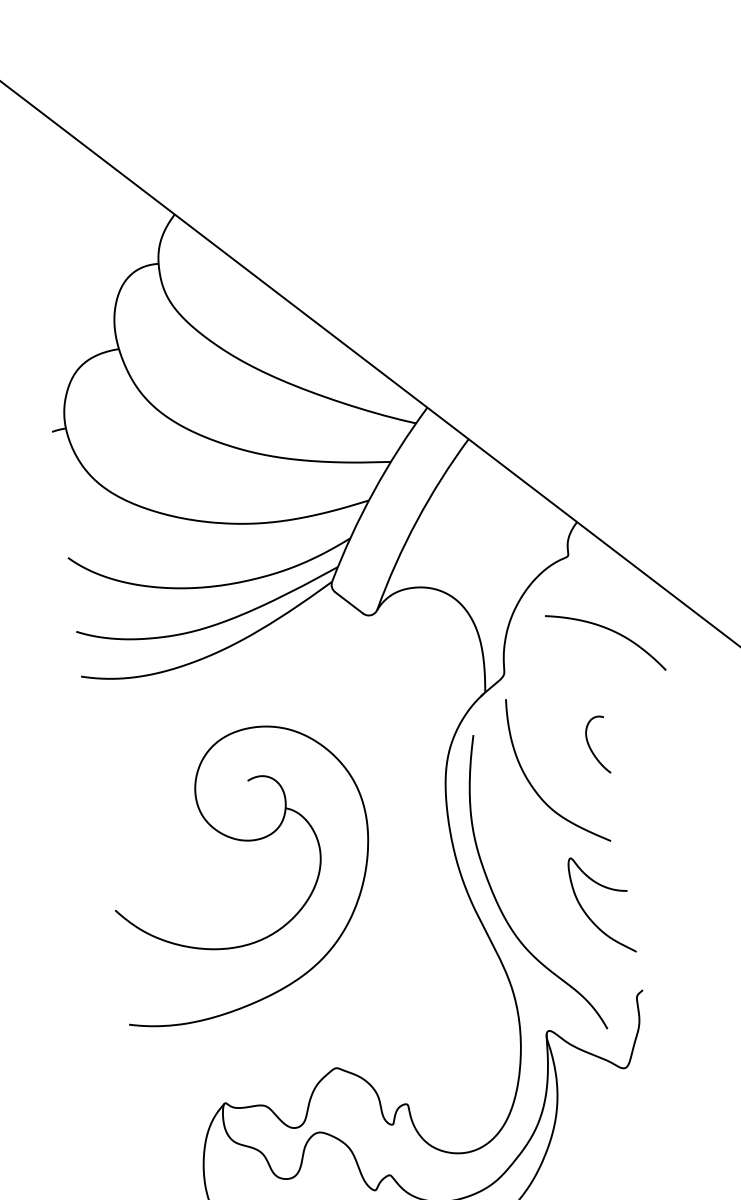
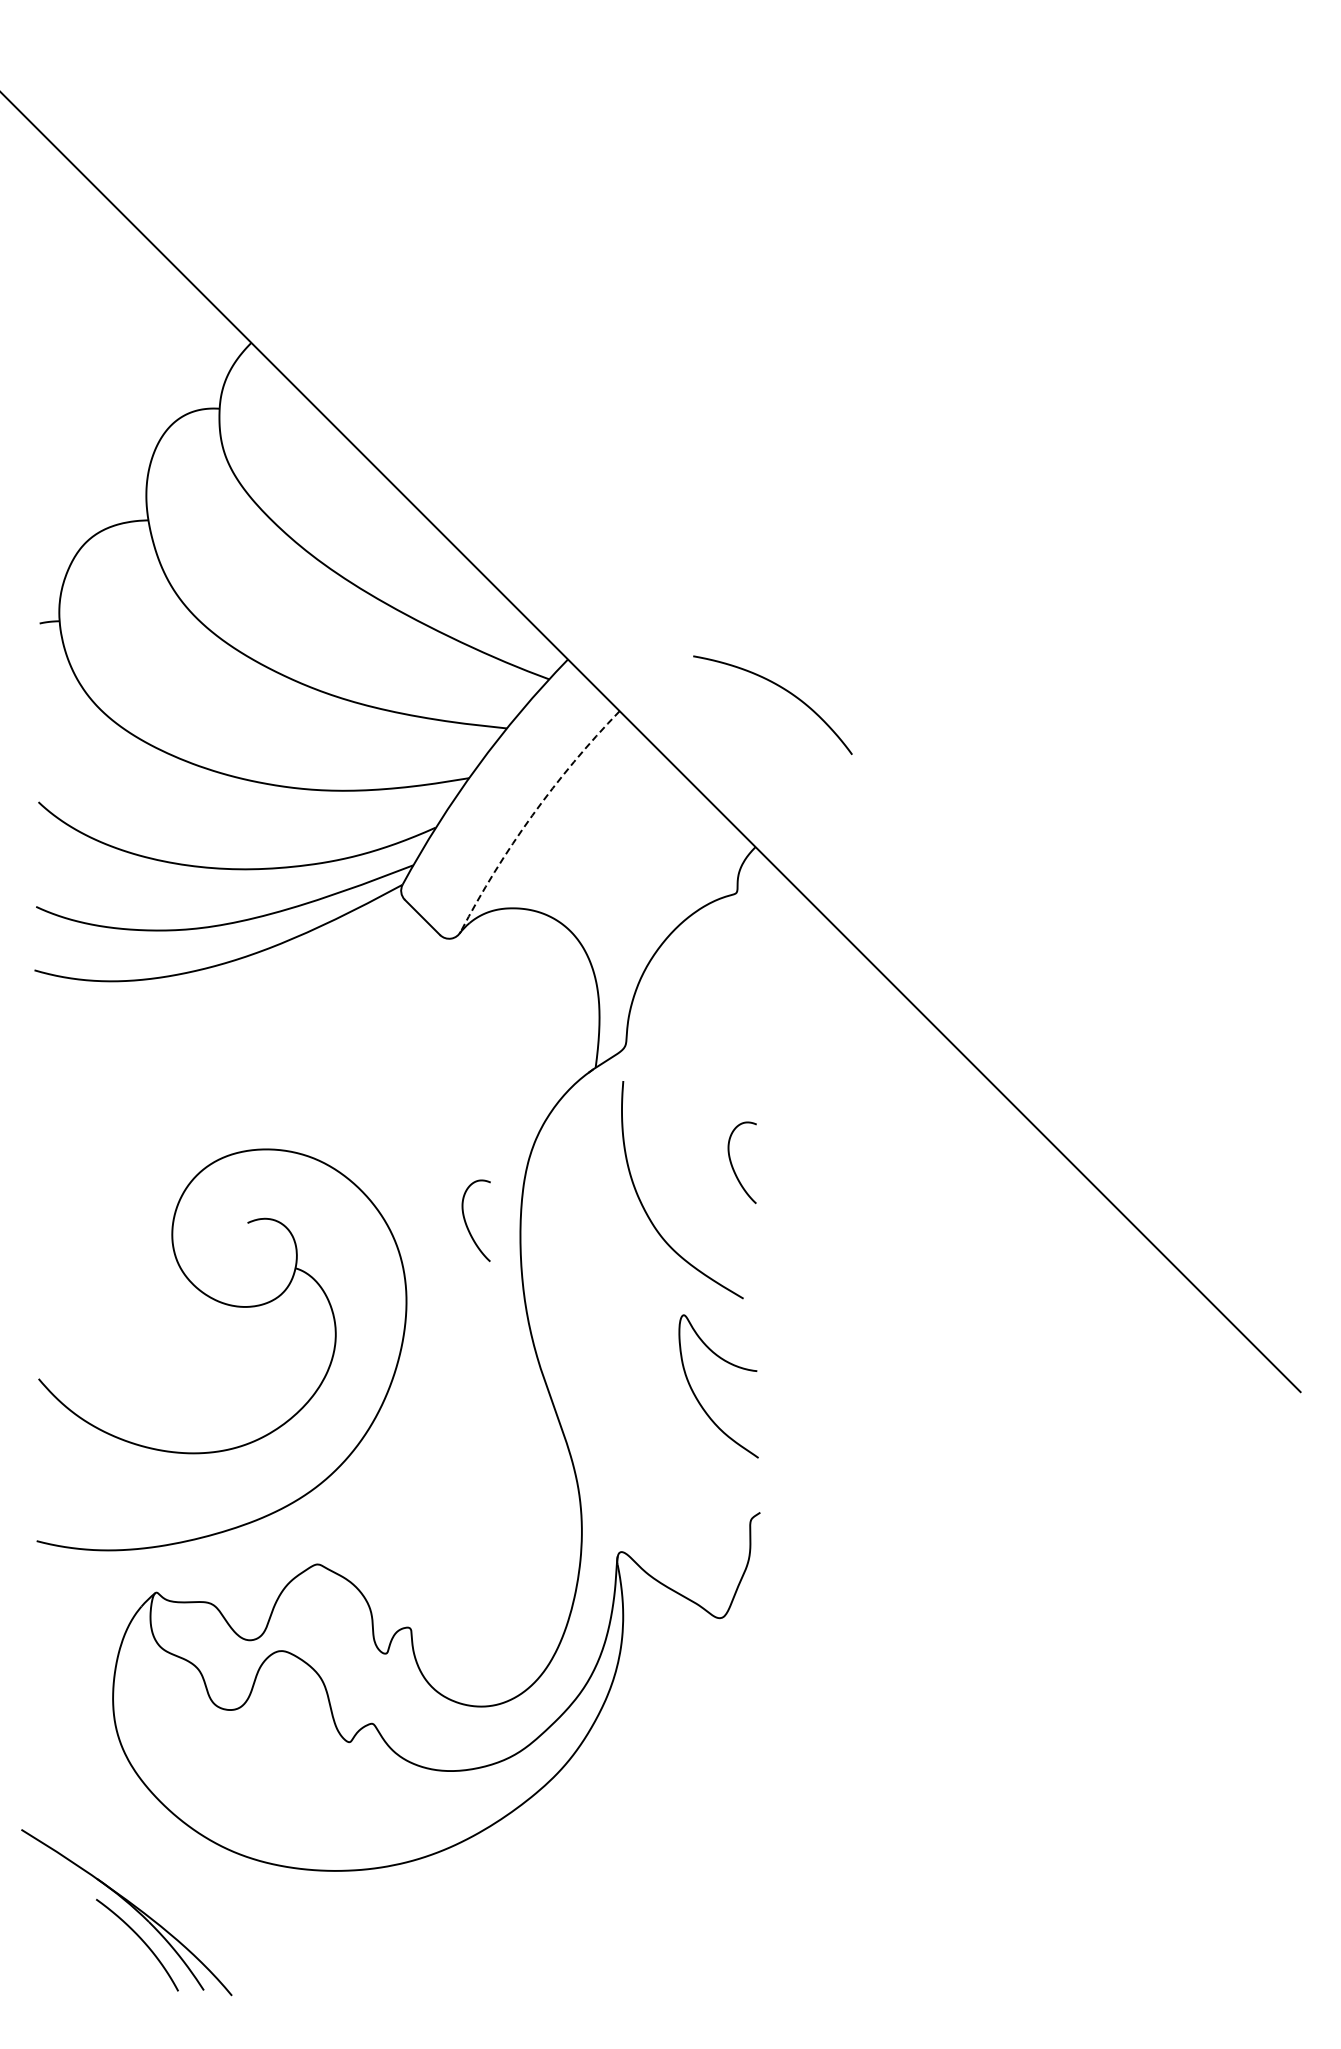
arc: (417, 520) -> (532, 815), solid -> dashed
curve: (610, 630) -> (781, 688), moved
curve: (409, 814) -> (467, 1224), added
part: (243, 841) -> (230, 1306), moved
curve: (497, 900) -> (573, 1360), removed

